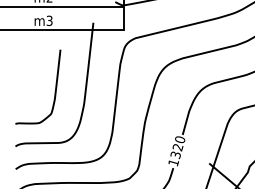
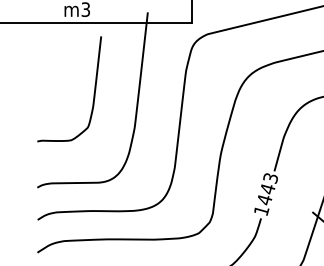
curve: (54, 91) -> (92, 95), moved
text: (177, 147) -> (267, 189), 1320 -> 1443

